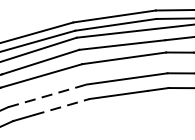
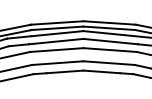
line: (47, 96) -> (57, 63), dashed -> solid
line: (62, 106) -> (65, 71), dashed -> solid

